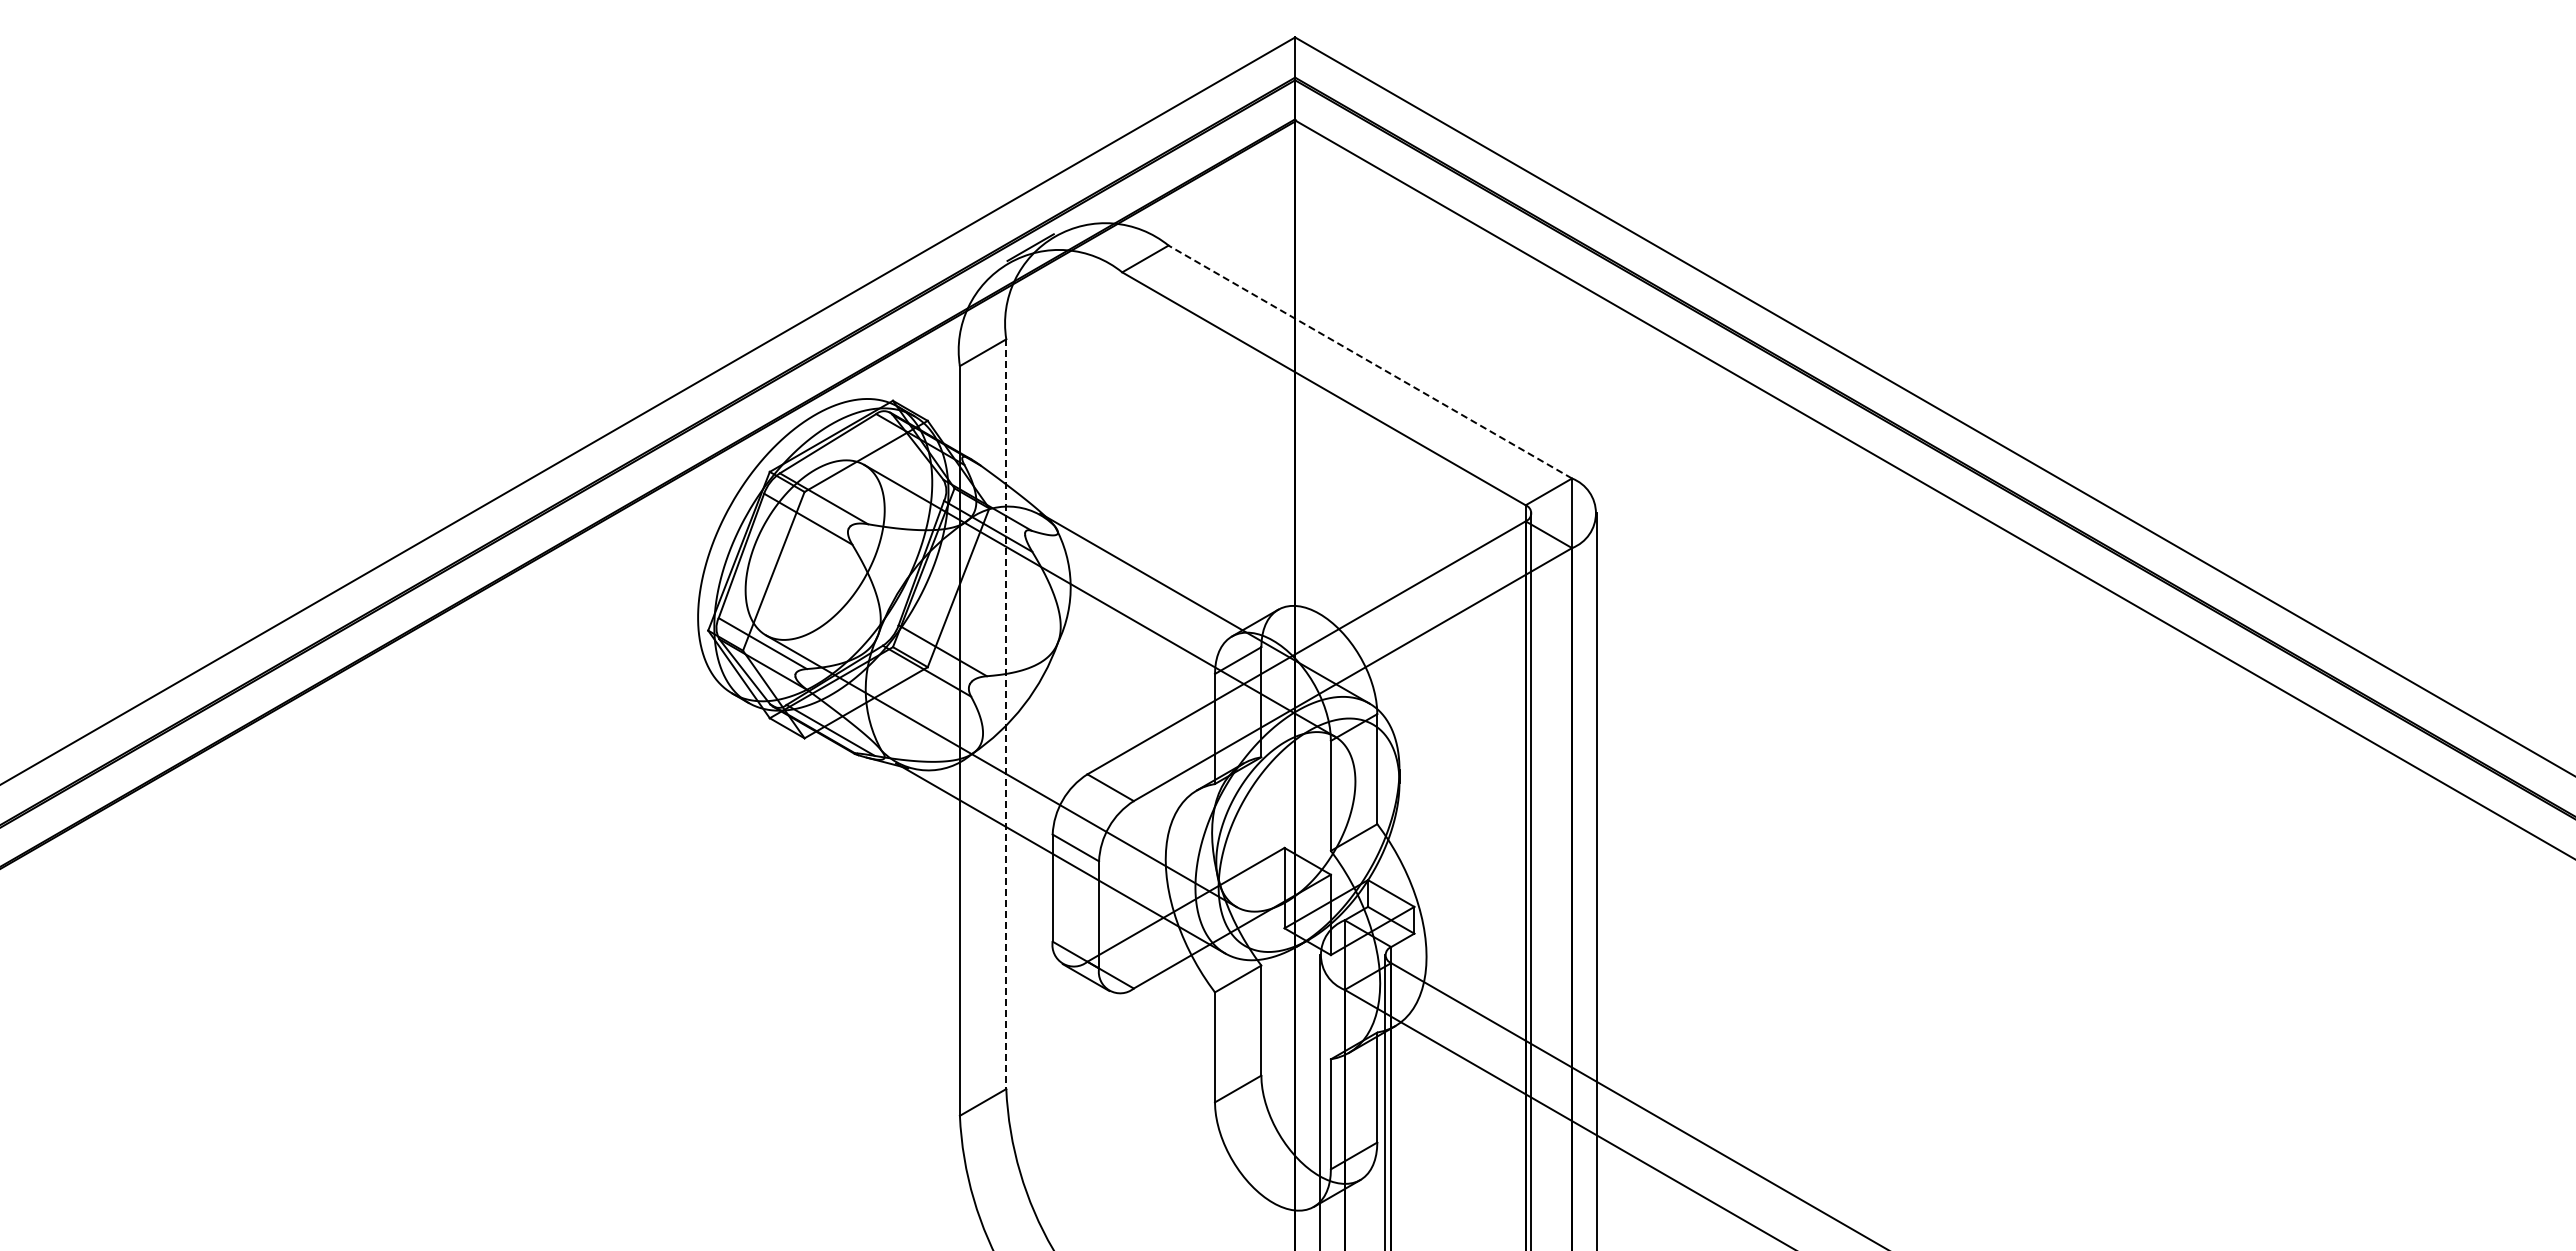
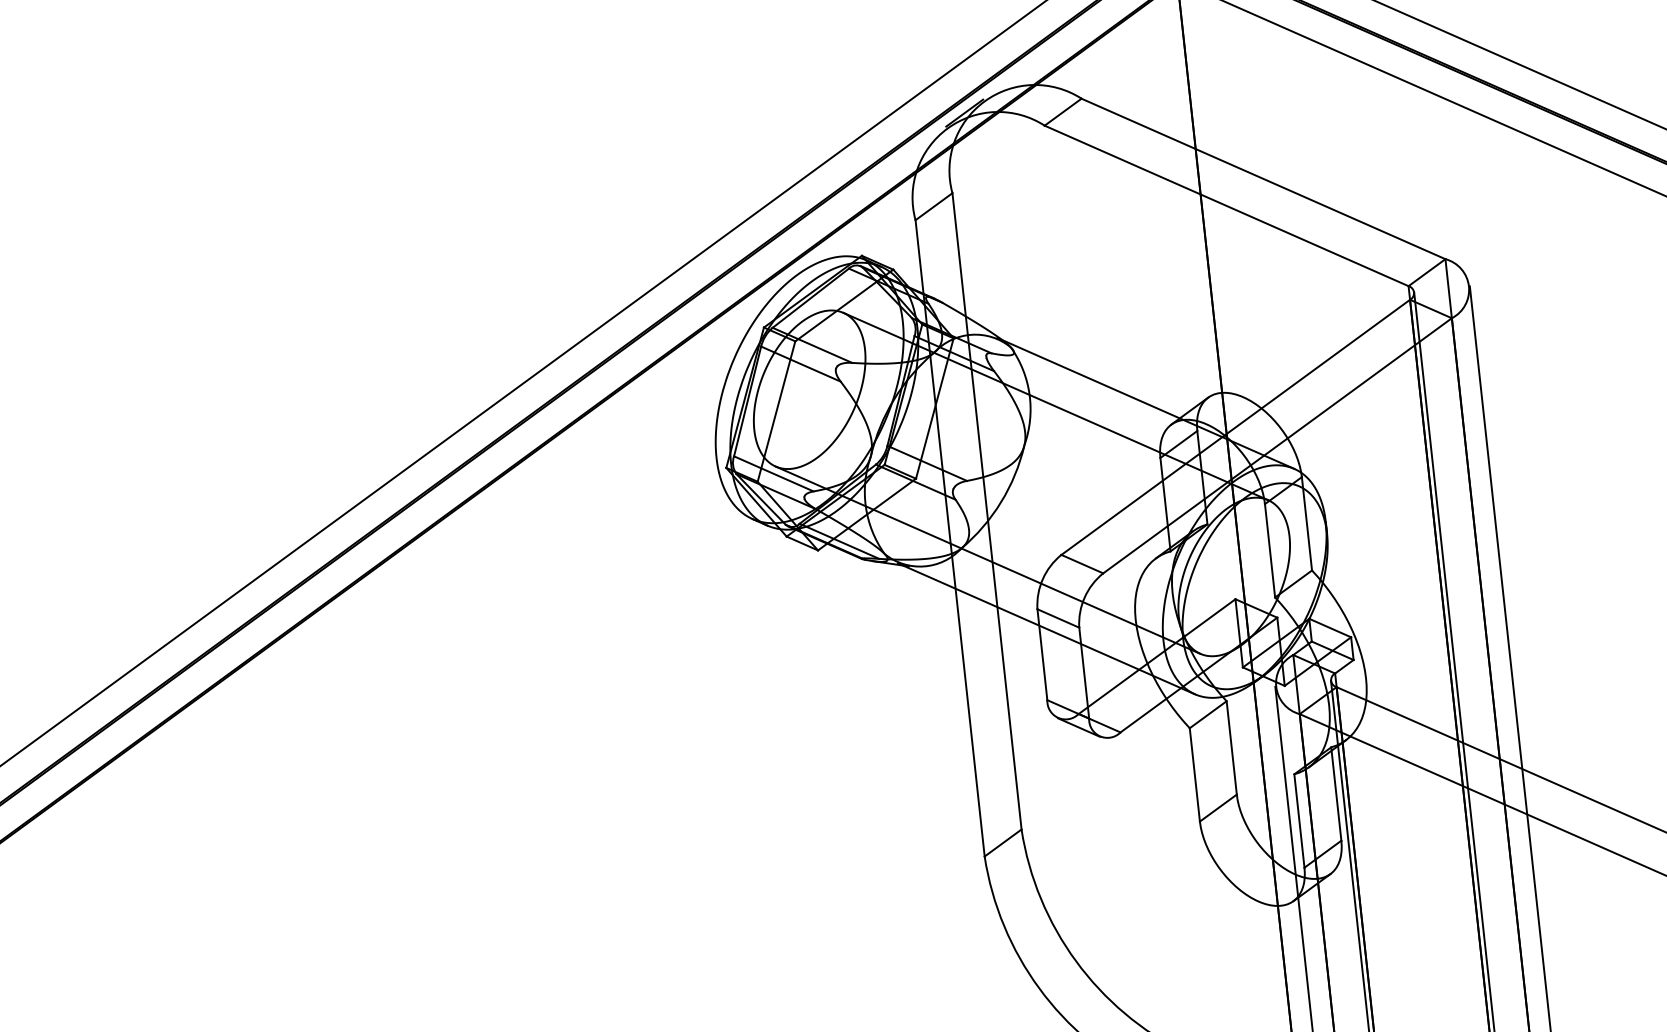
line: (1370, 362) -> (1263, 179), dashed -> solid
line: (1006, 714) -> (987, 511), dashed -> solid

